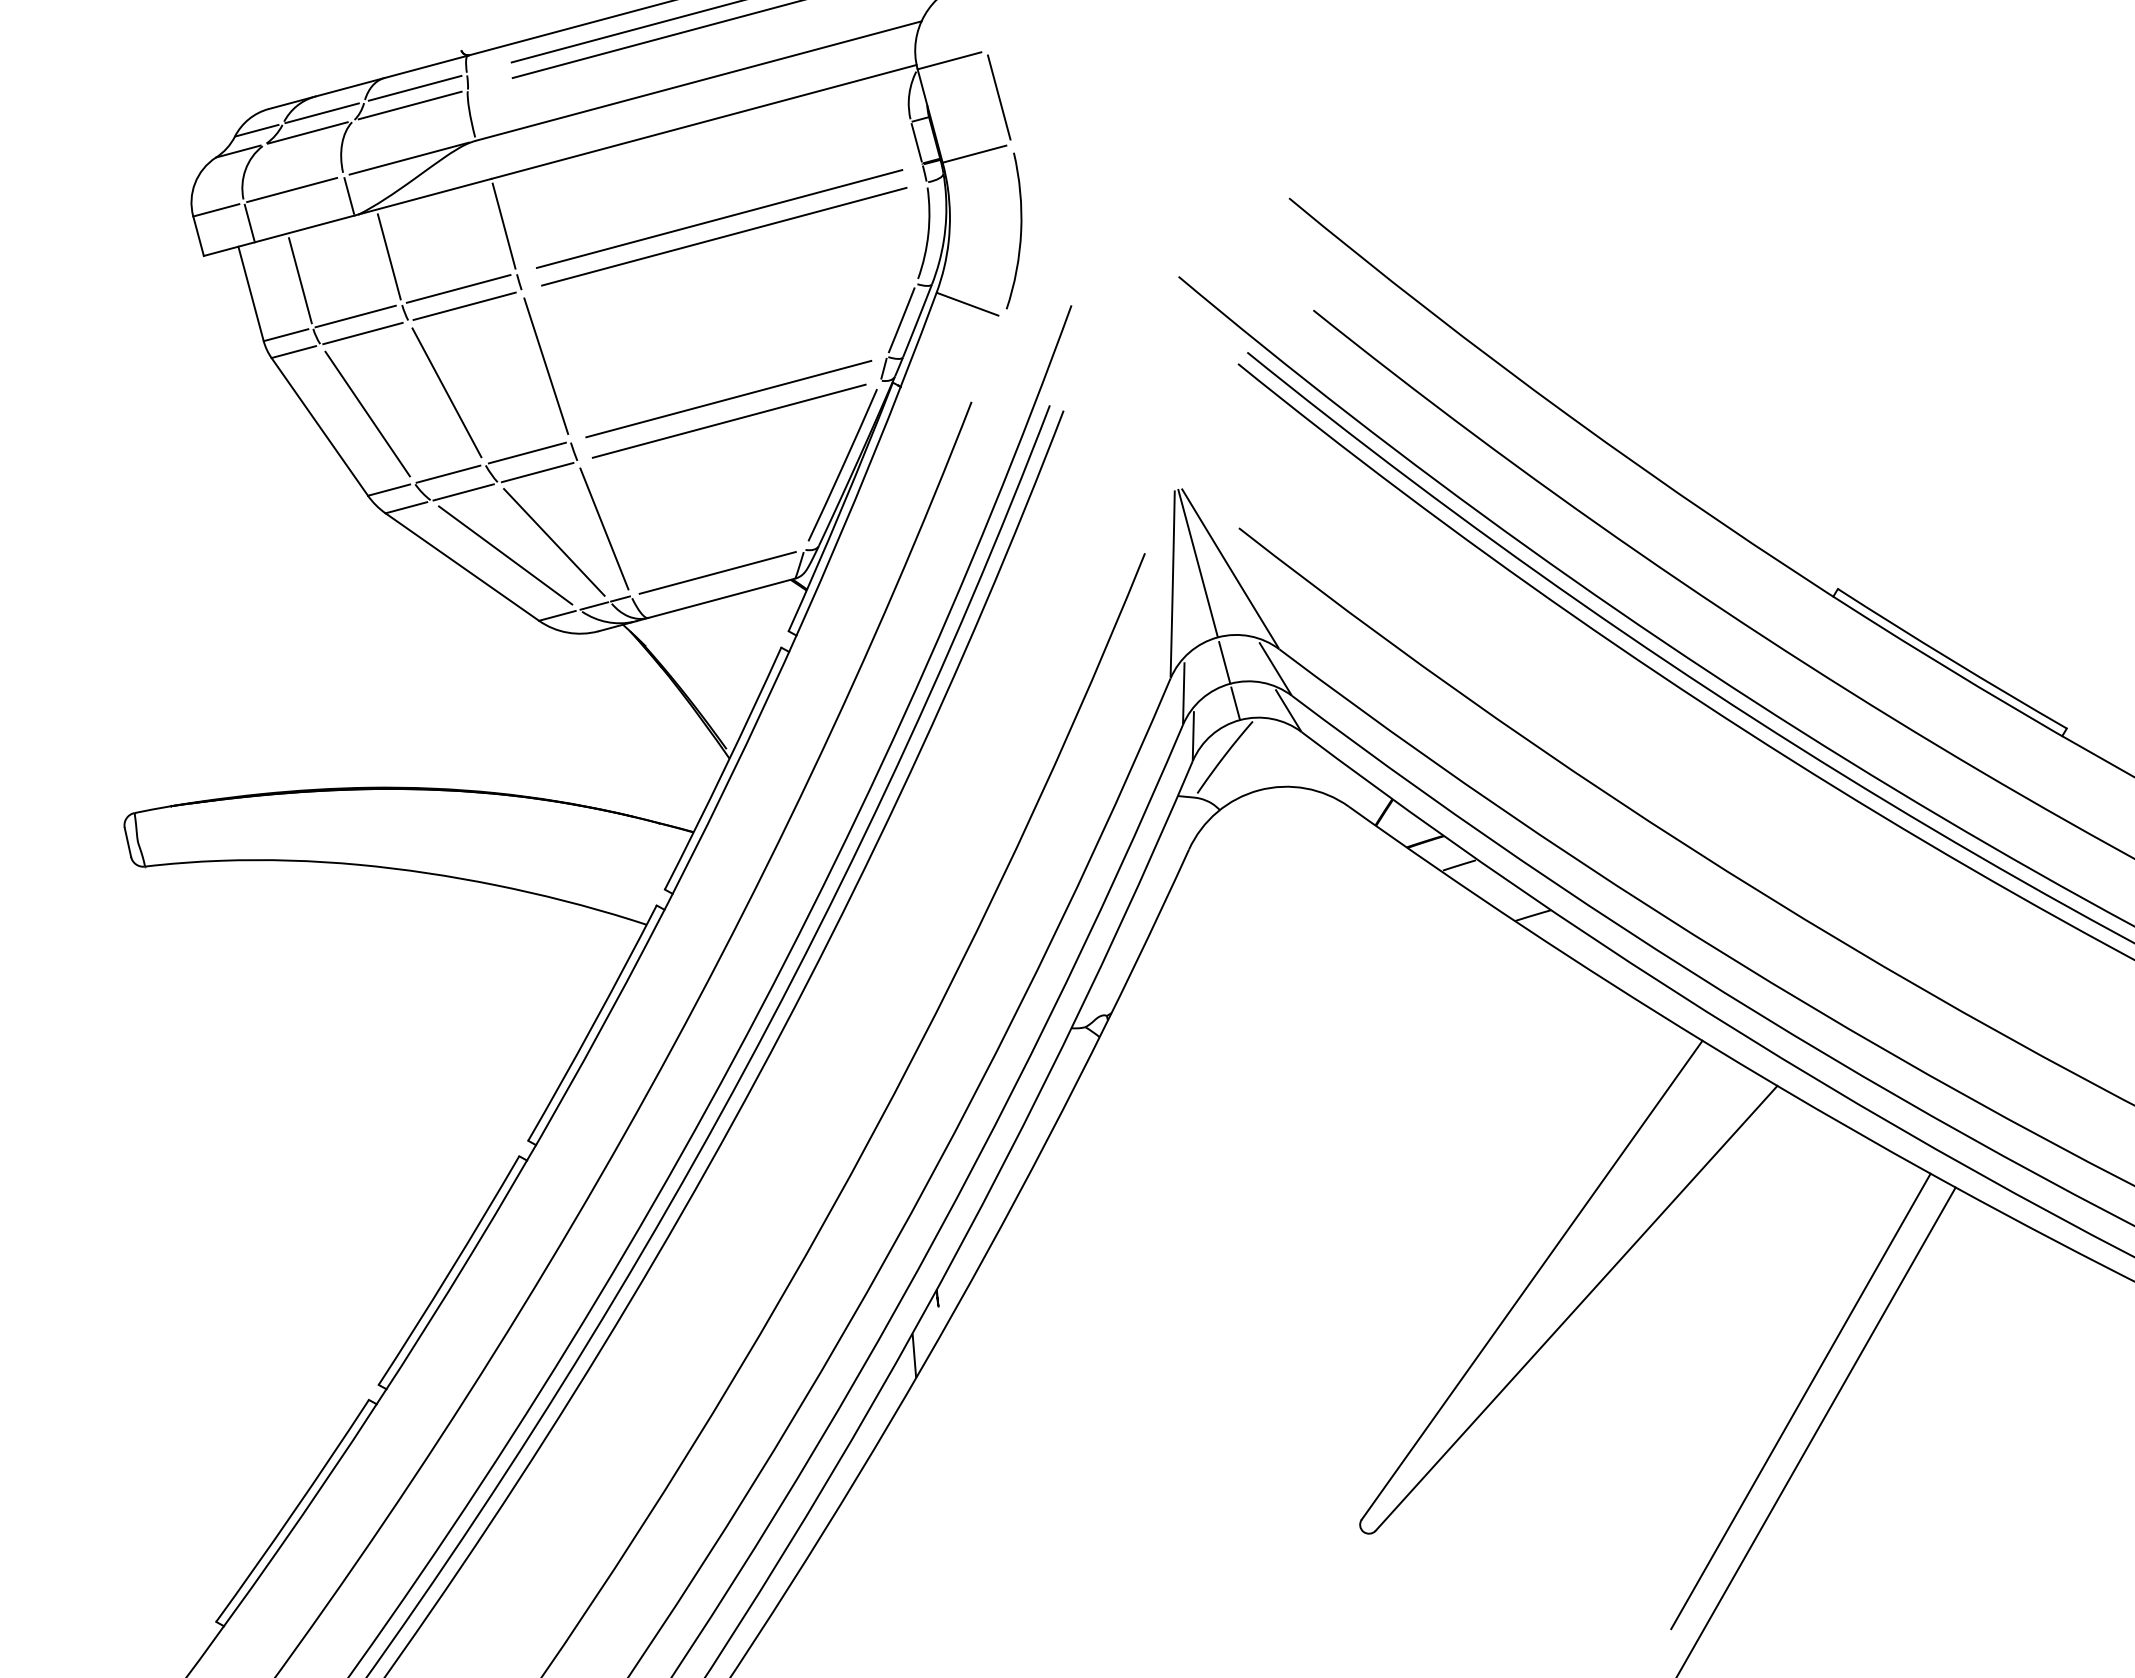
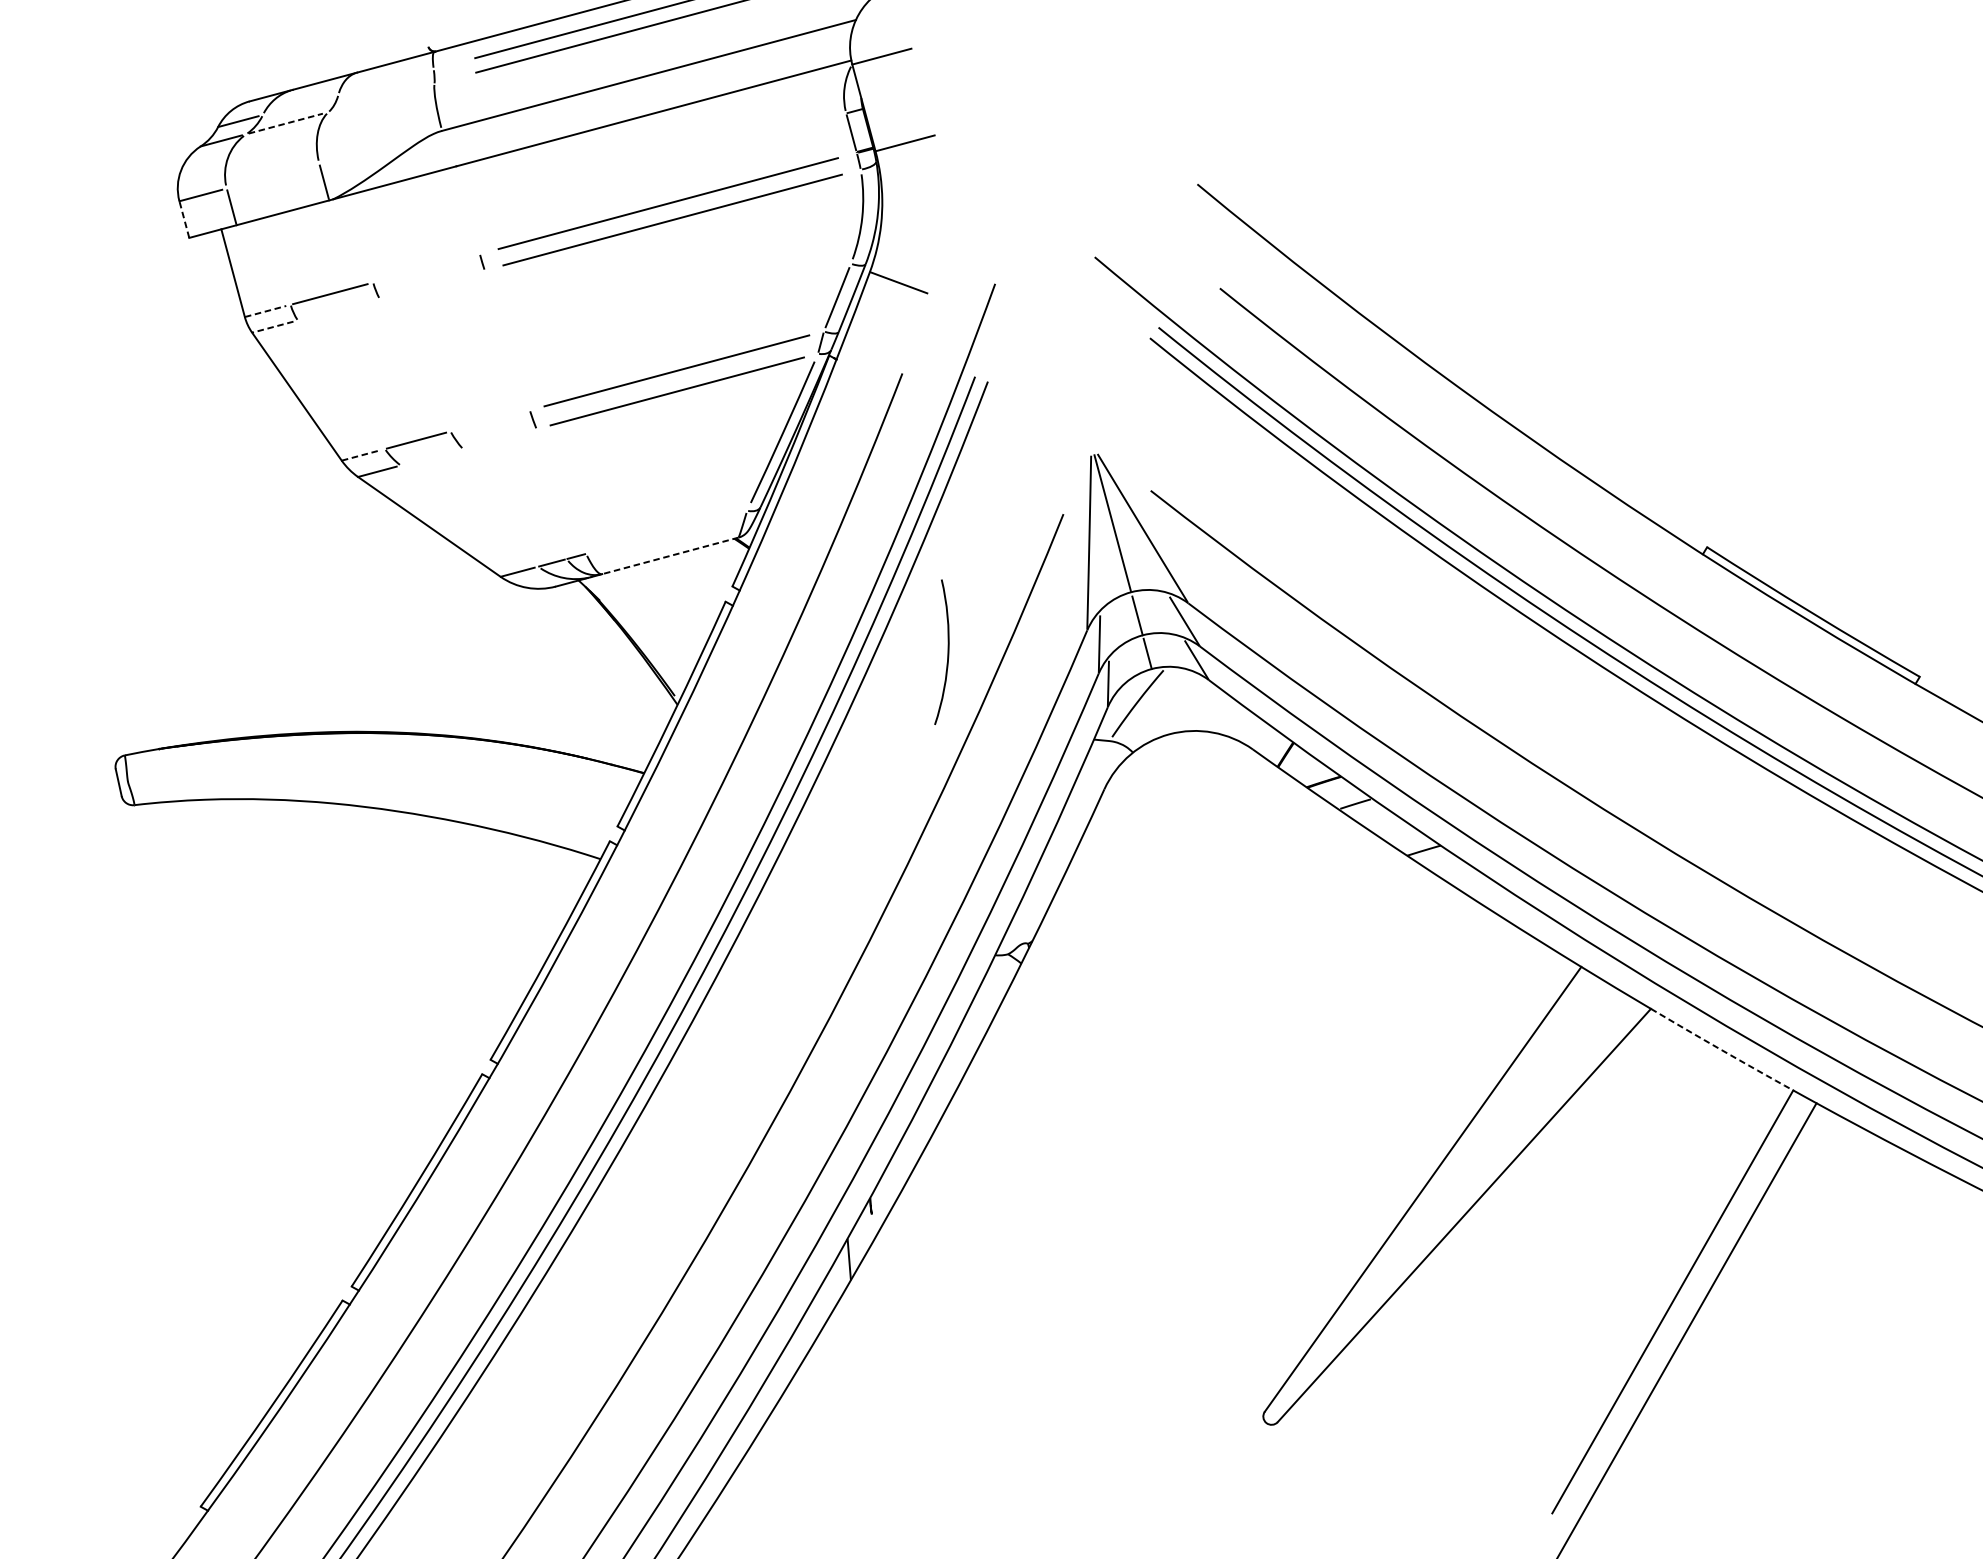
line: (414, 87) -> (384, 81), removed
line: (998, 97) -> (927, 90), removed
line: (409, 105) -> (380, 98), removed
line: (321, 113) -> (298, 105), removed
line: (308, 132) -> (286, 123), solid -> dashed
line: (408, 158) -> (379, 147), removed
line: (292, 189) -> (271, 176), removed
line: (503, 225) -> (467, 209), removed
curve: (1020, 230) -> (947, 651), moved
line: (198, 235) -> (184, 218), solid -> dashed
line: (388, 256) -> (360, 238), removed
line: (300, 280) -> (279, 260), removed
line: (458, 288) -> (425, 268), removed
line: (464, 305) -> (431, 283), removed
line: (362, 333) -> (336, 309), removed
line: (286, 335) -> (266, 311), solid -> dashed
line: (293, 352) -> (272, 327), solid -> dashed
line: (546, 365) -> (507, 339), removed
line: (446, 392) -> (414, 364), removed
line: (367, 413) -> (341, 384), removed
line: (526, 452) -> (488, 420), removed
line: (537, 472) -> (499, 439), removed
line: (389, 490) -> (361, 455), solid -> dashed
line: (463, 492) -> (430, 457), removed
line: (604, 528) -> (561, 491), removed
line: (554, 542) -> (514, 504), removed
line: (505, 555) -> (469, 516), removed
line: (717, 572) -> (666, 531), removed
line: (721, 598) -> (670, 556), solid -> dashed
arc: (1853, 1130) -> (1721, 1050), solid -> dashed

